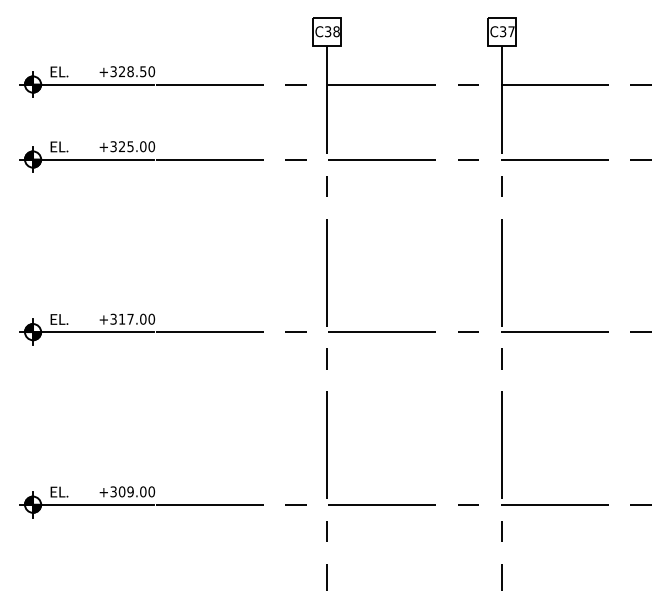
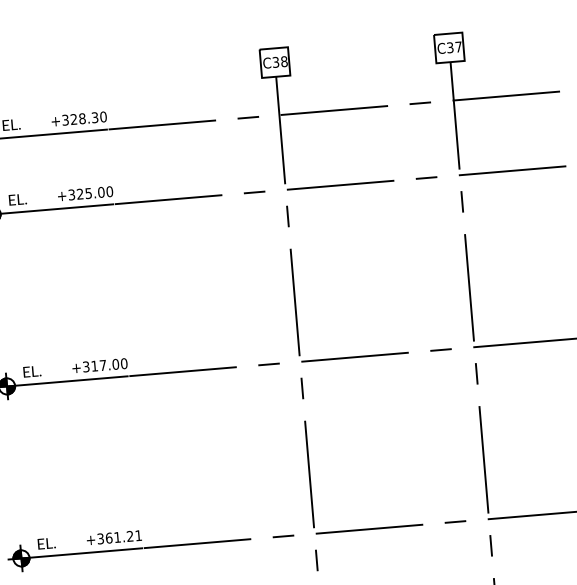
text: (143, 71) -> (95, 117), +328.50 -> +328.30
text: (137, 491) -> (124, 536), +309.00 -> +361.21

